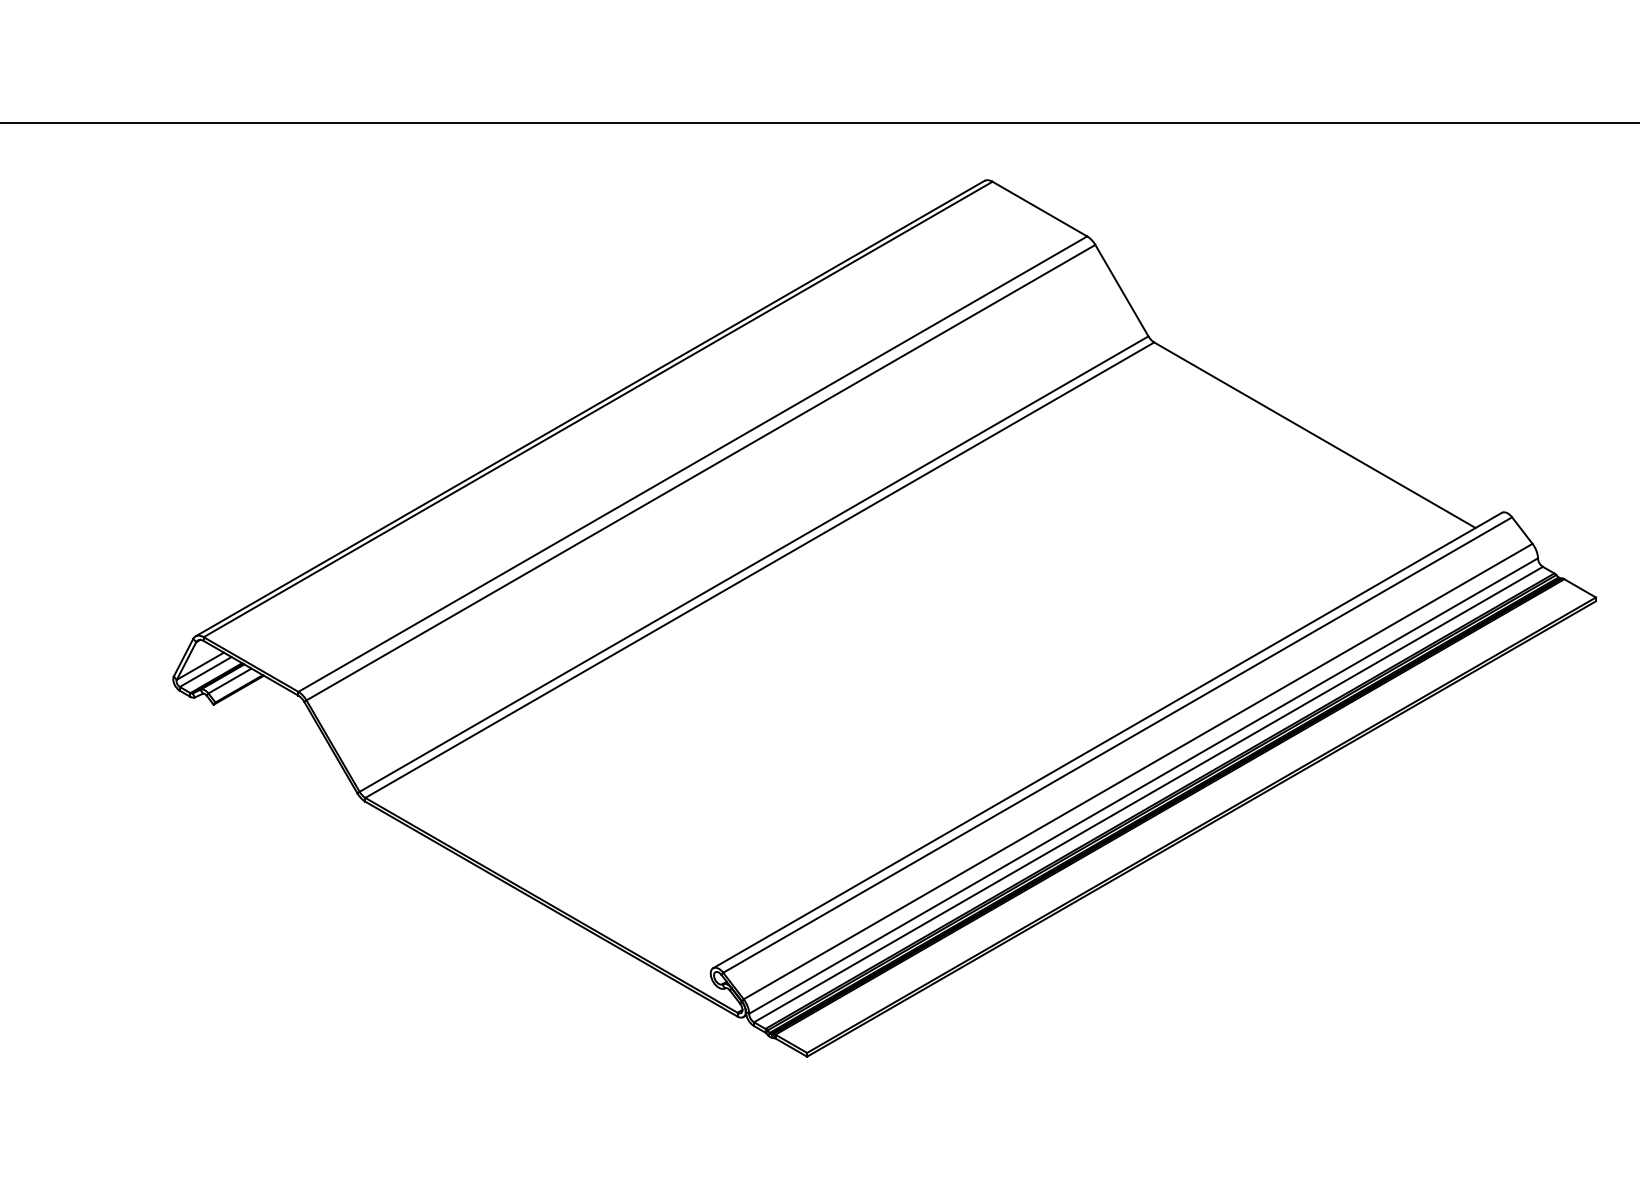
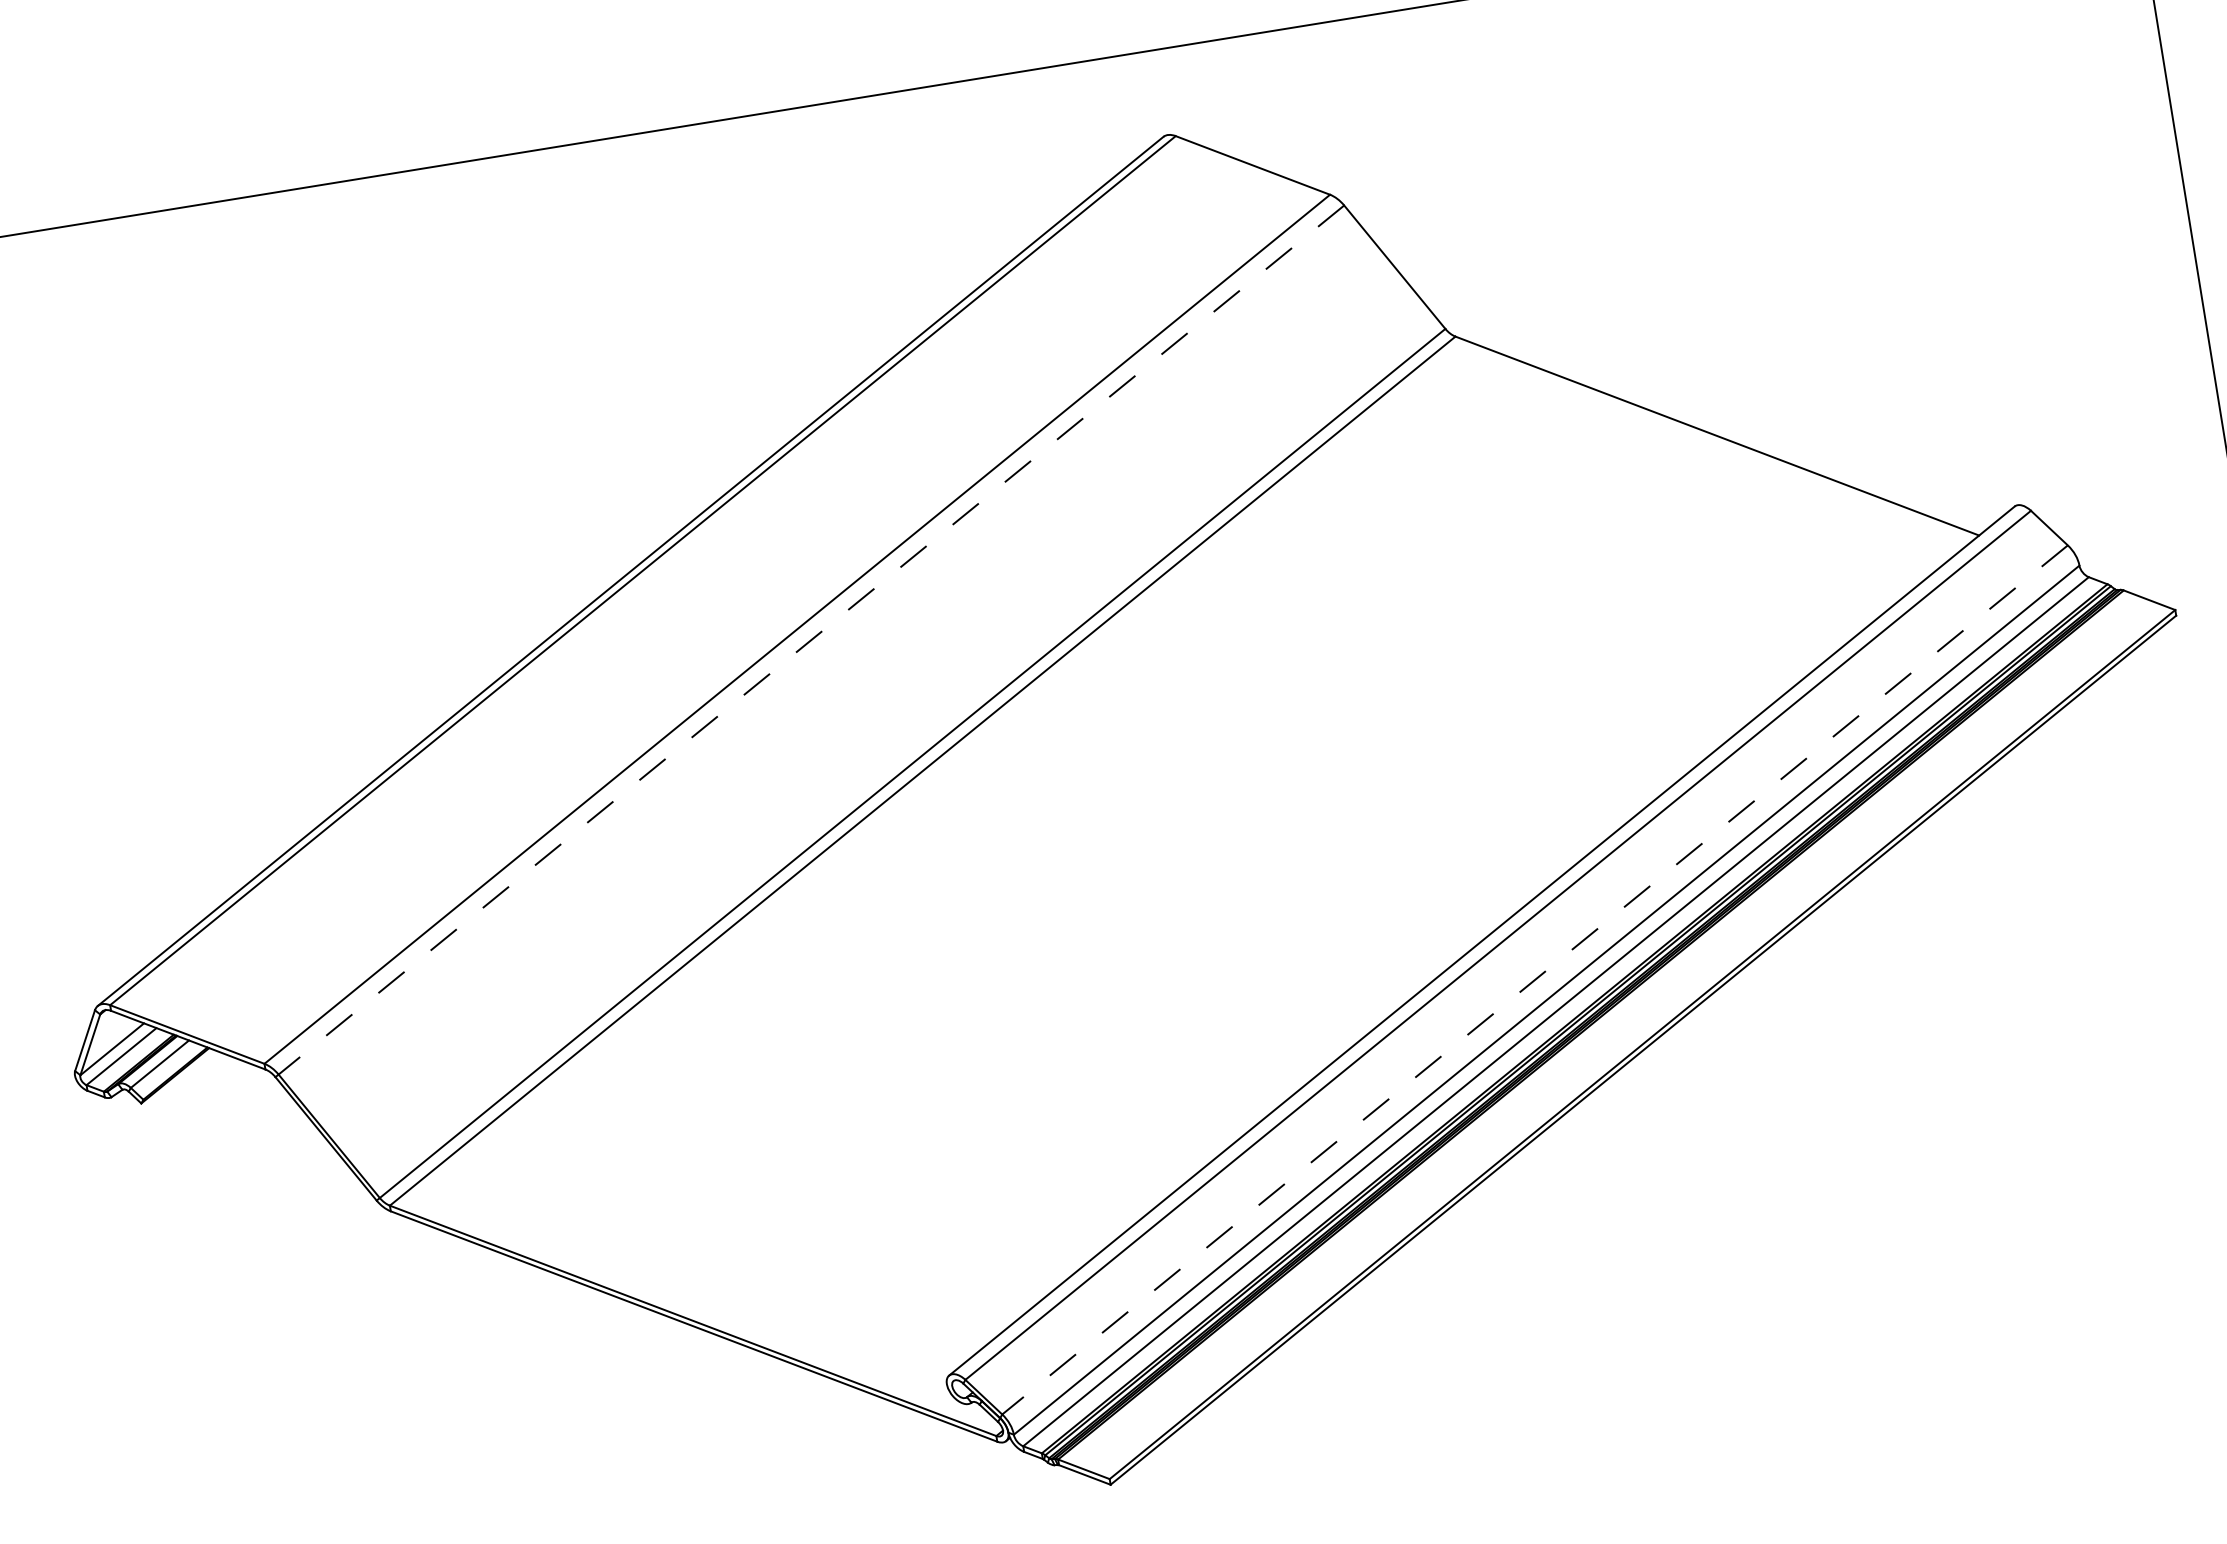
line: (700, 472) -> (810, 639), solid -> dashed
line: (1137, 771) -> (1534, 979), solid -> dashed

